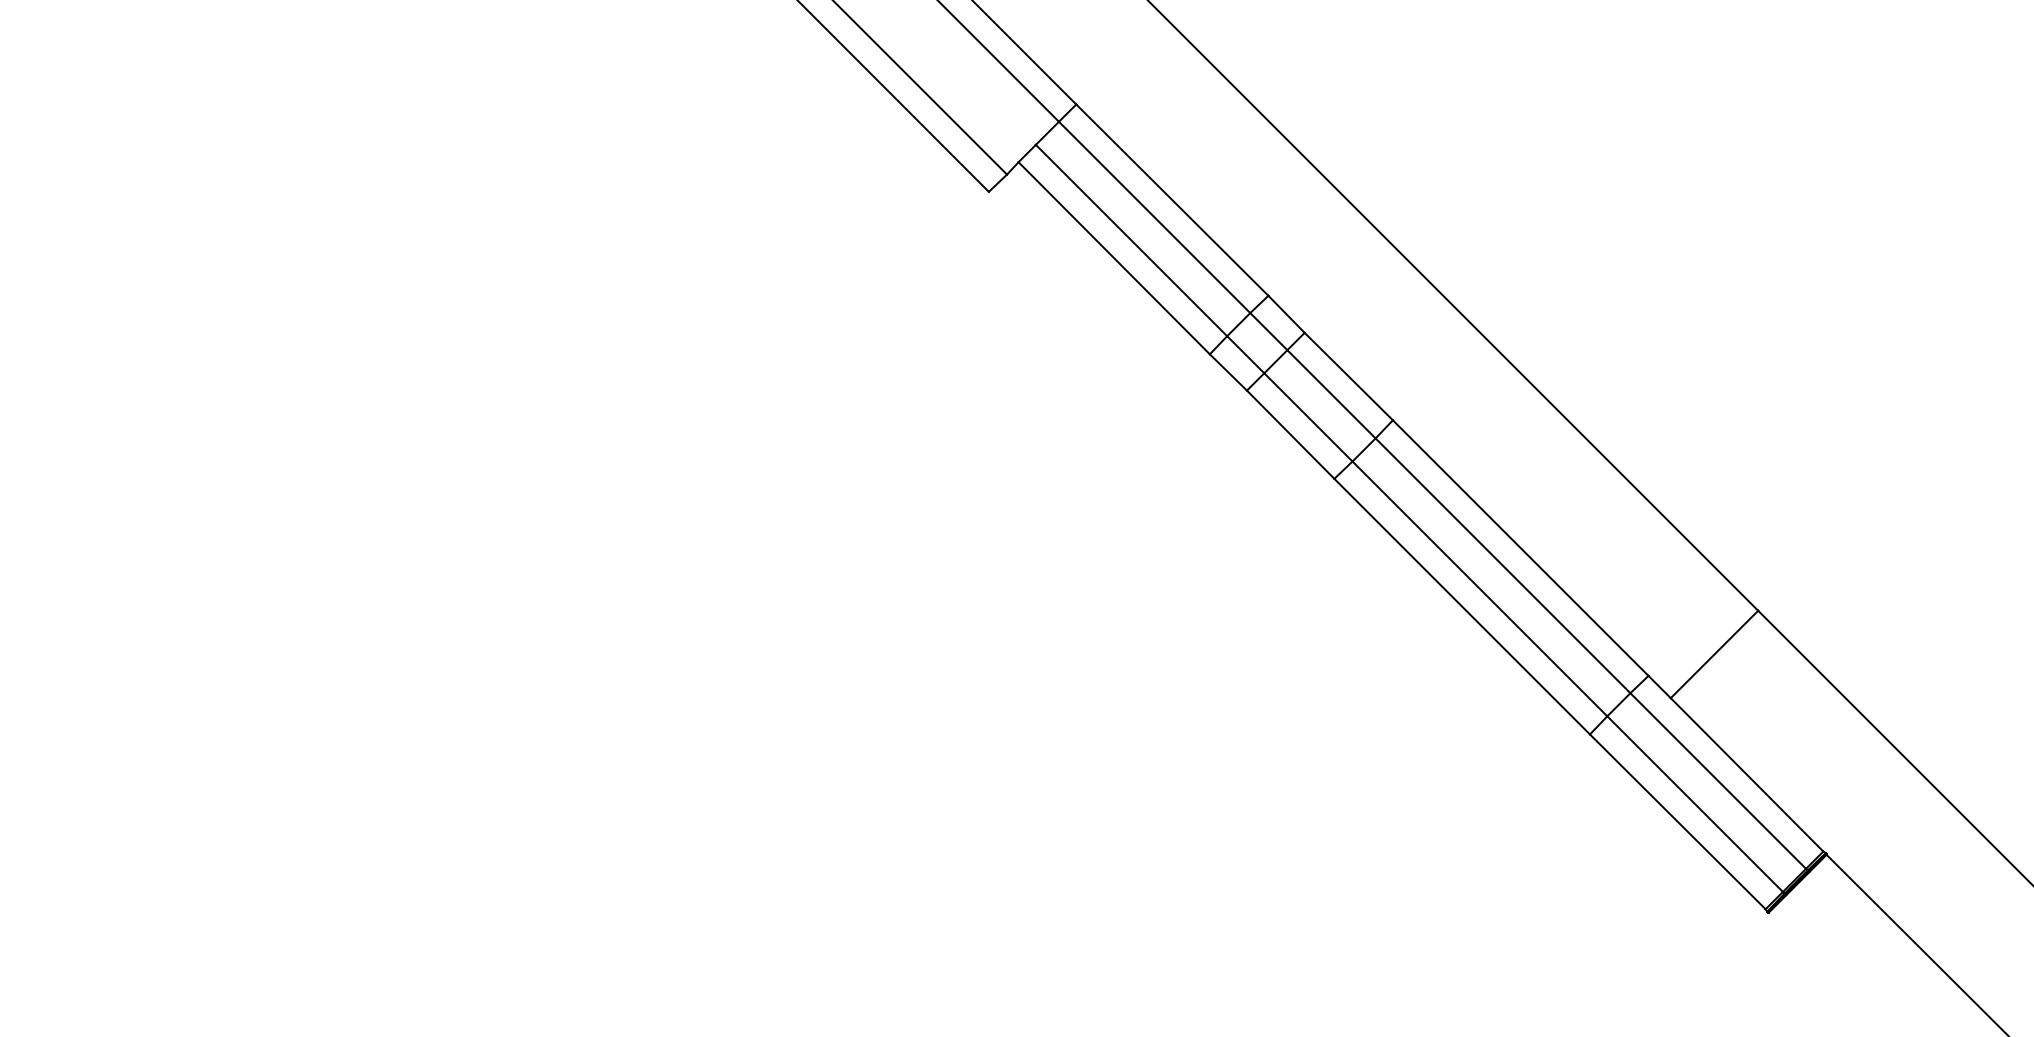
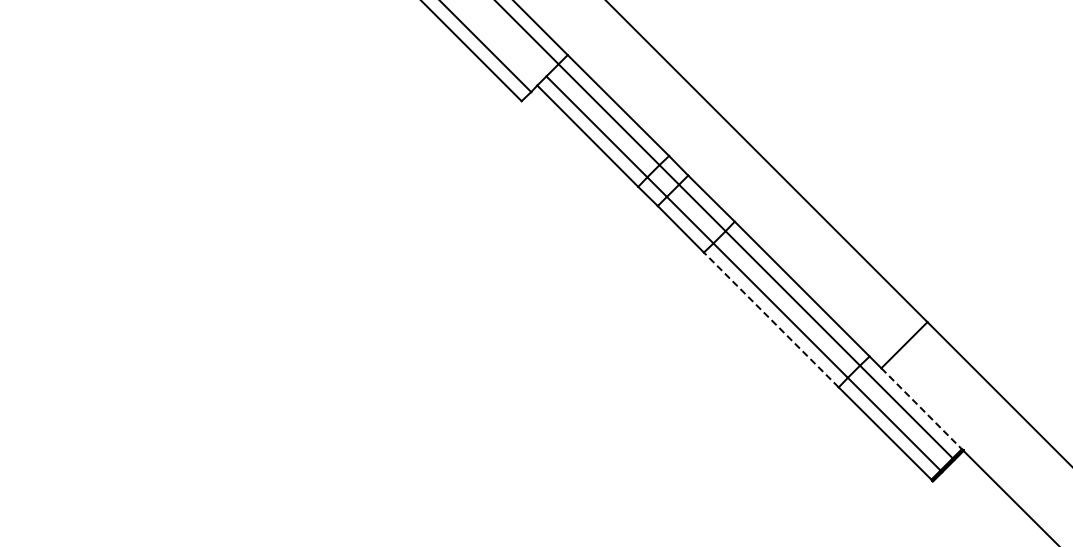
line: (1460, 605) -> (770, 319), solid -> dashed
line: (1746, 776) -> (921, 409), solid -> dashed

